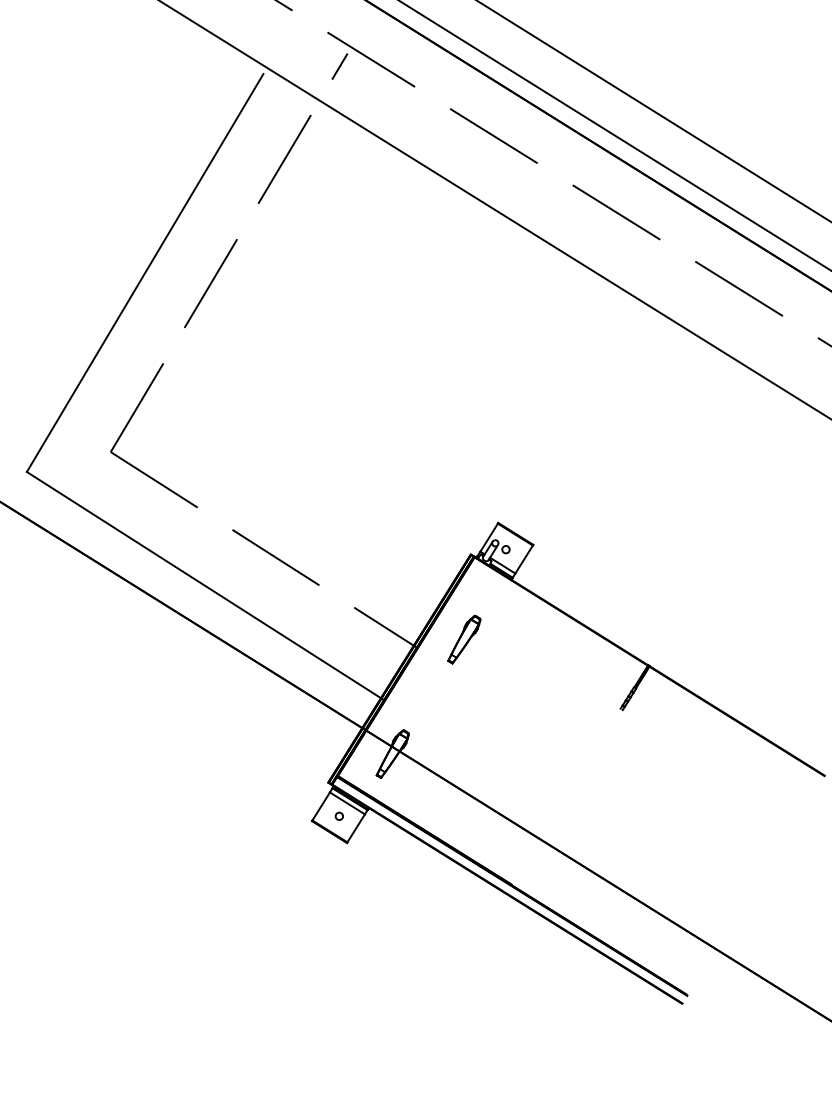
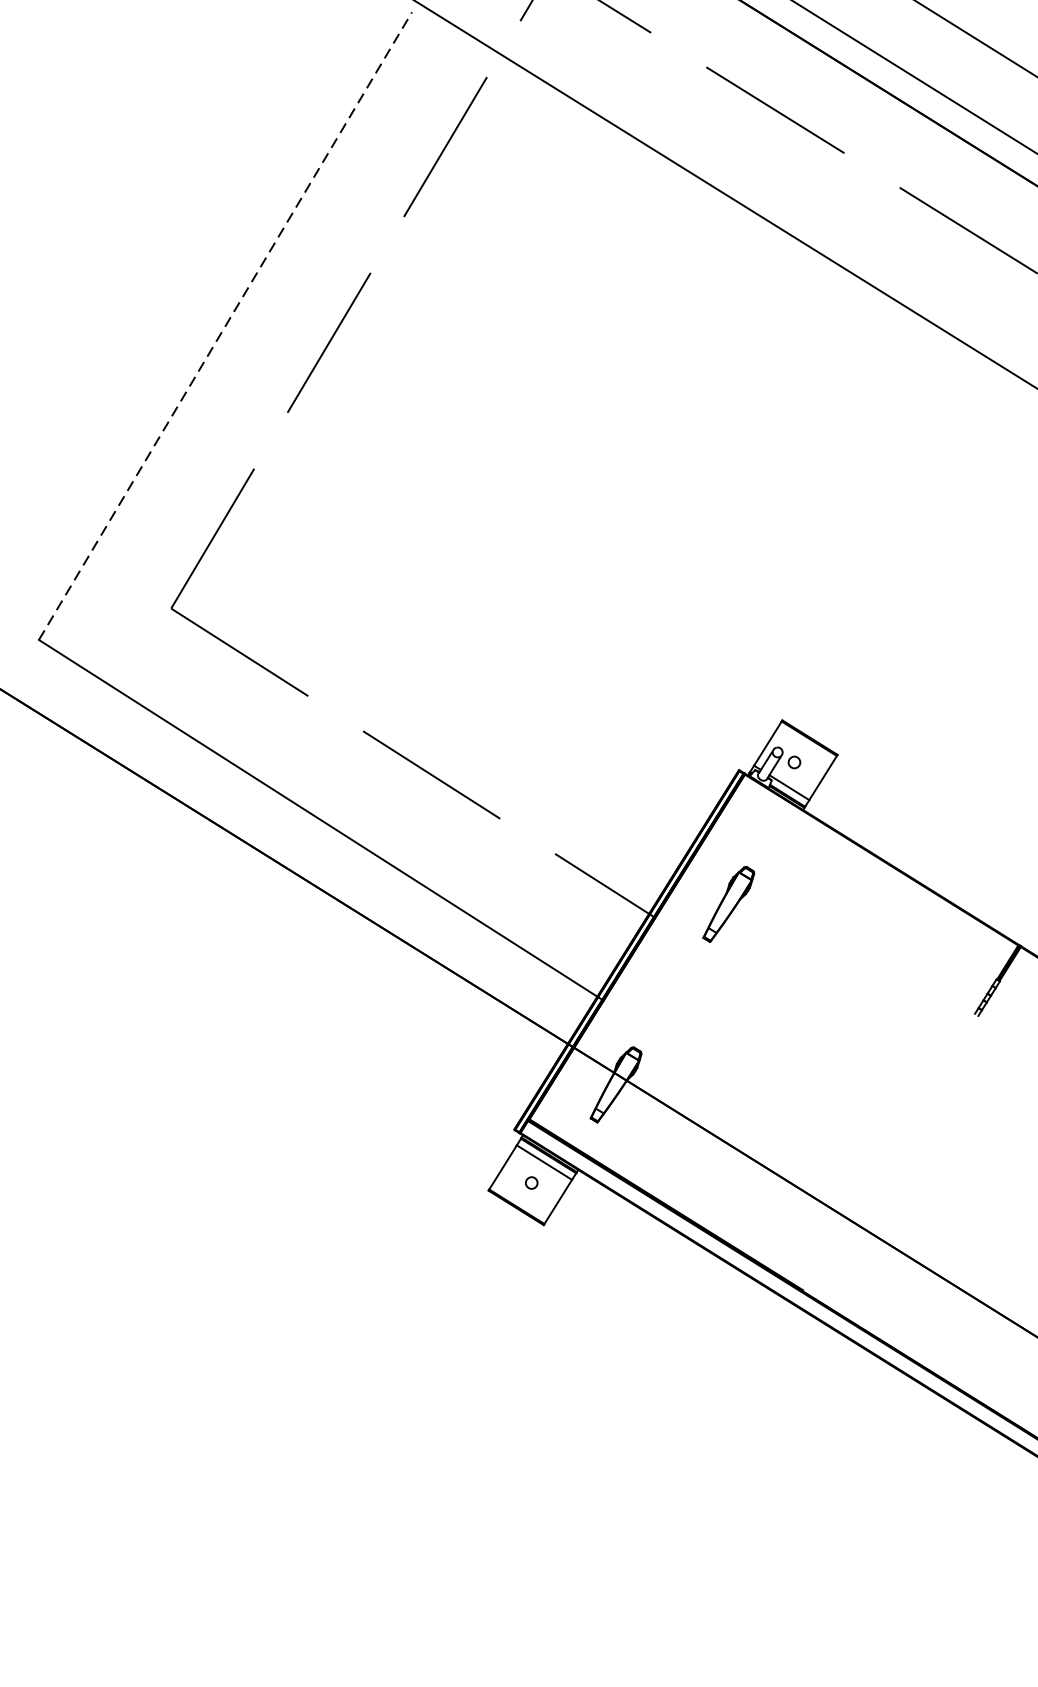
line: (145, 272) -> (225, 325), solid -> dashed

